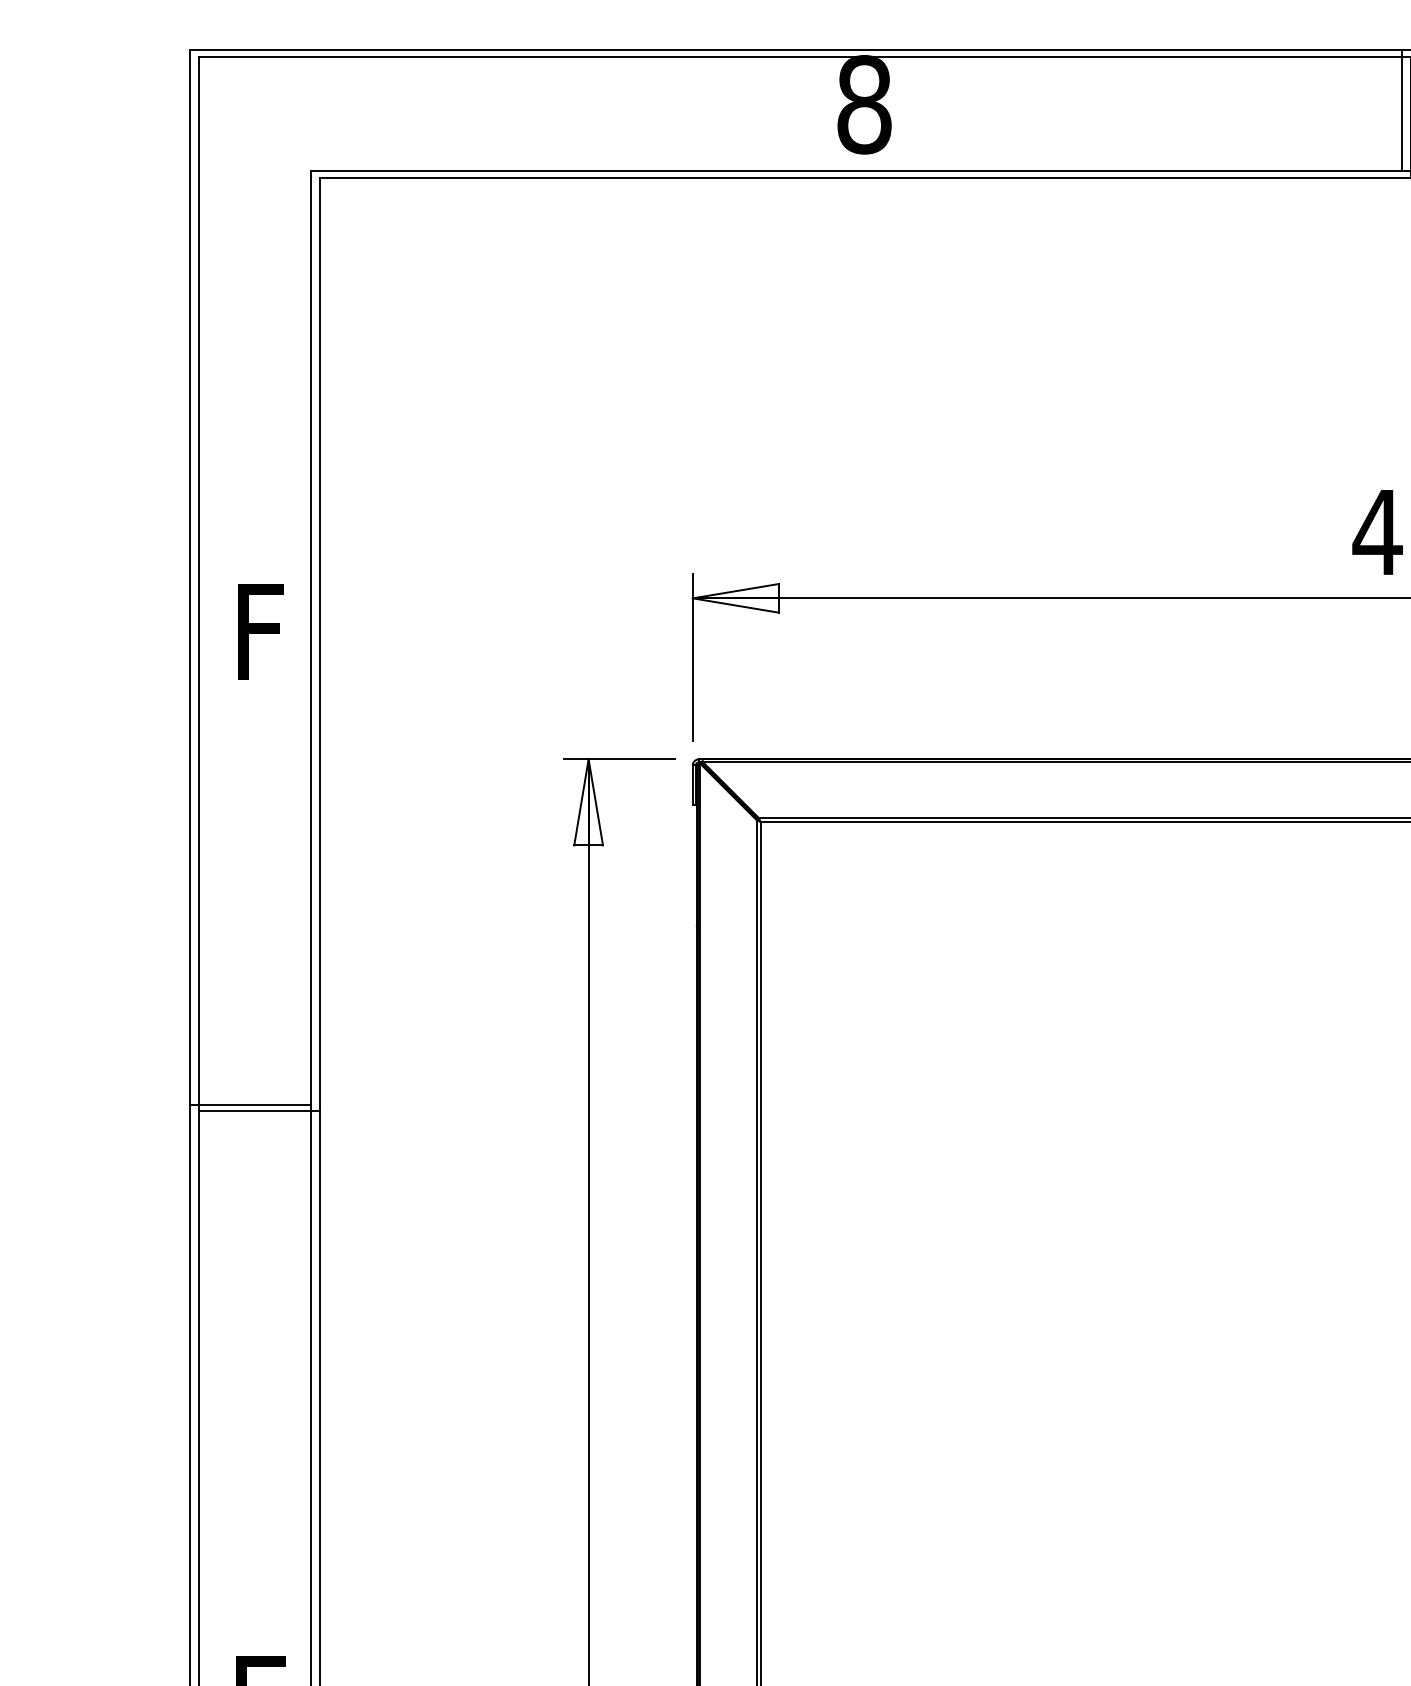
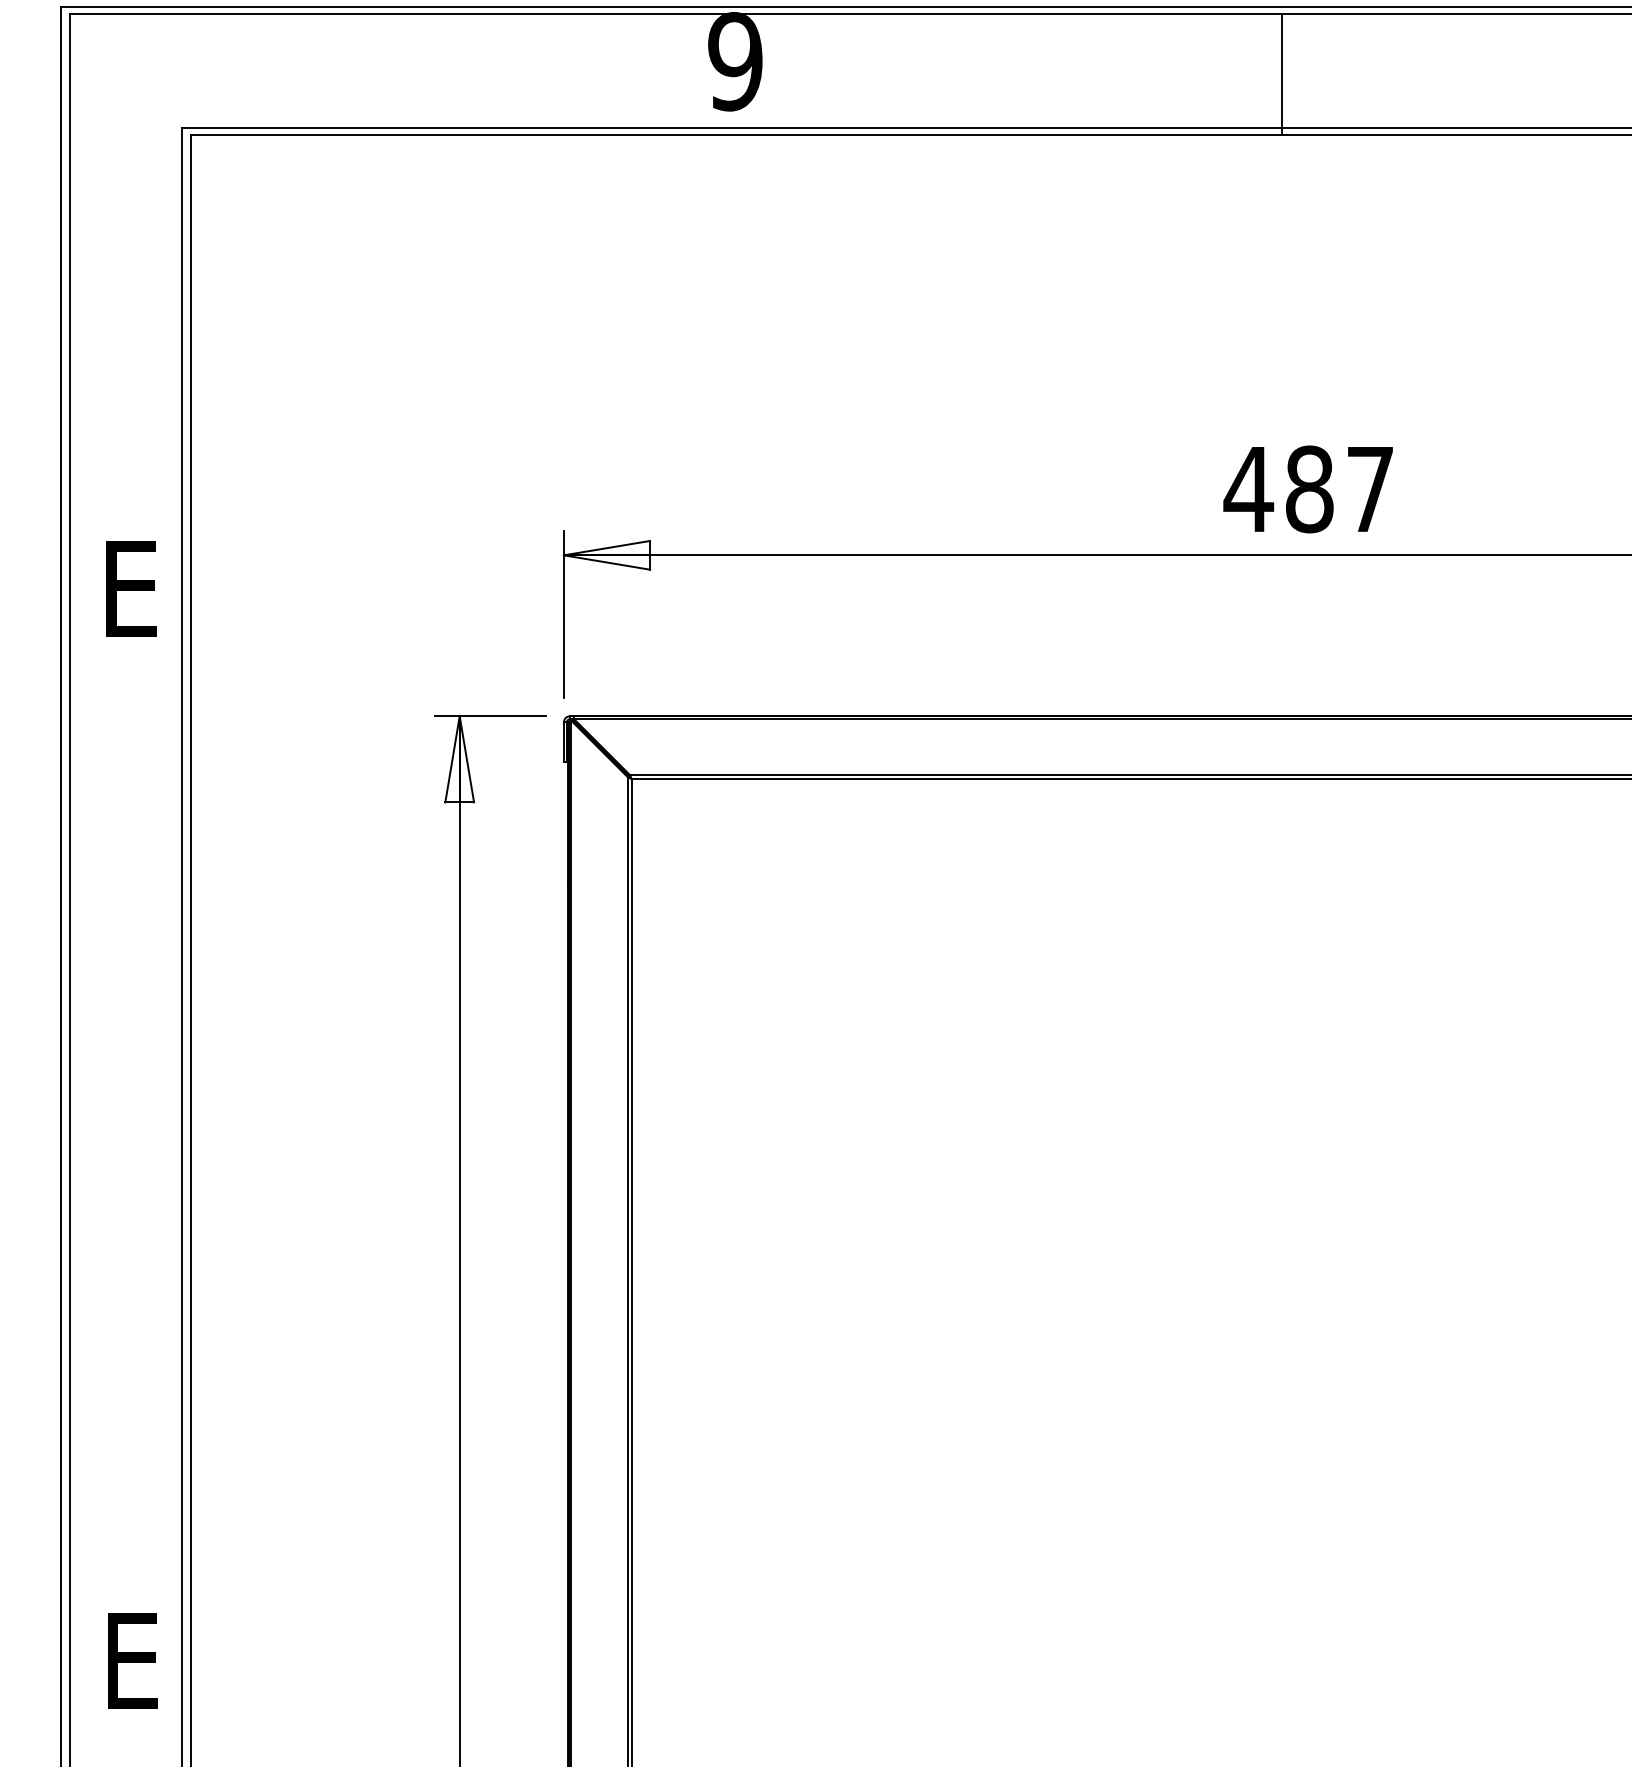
text: (864, 104) -> (735, 61), 8 -> 9
line: (1402, 110) -> (1273, 67), removed
text: (260, 631) -> (131, 588), F -> E
line: (249, 1105) -> (120, 1062), removed
line: (259, 1111) -> (130, 1068), removed

